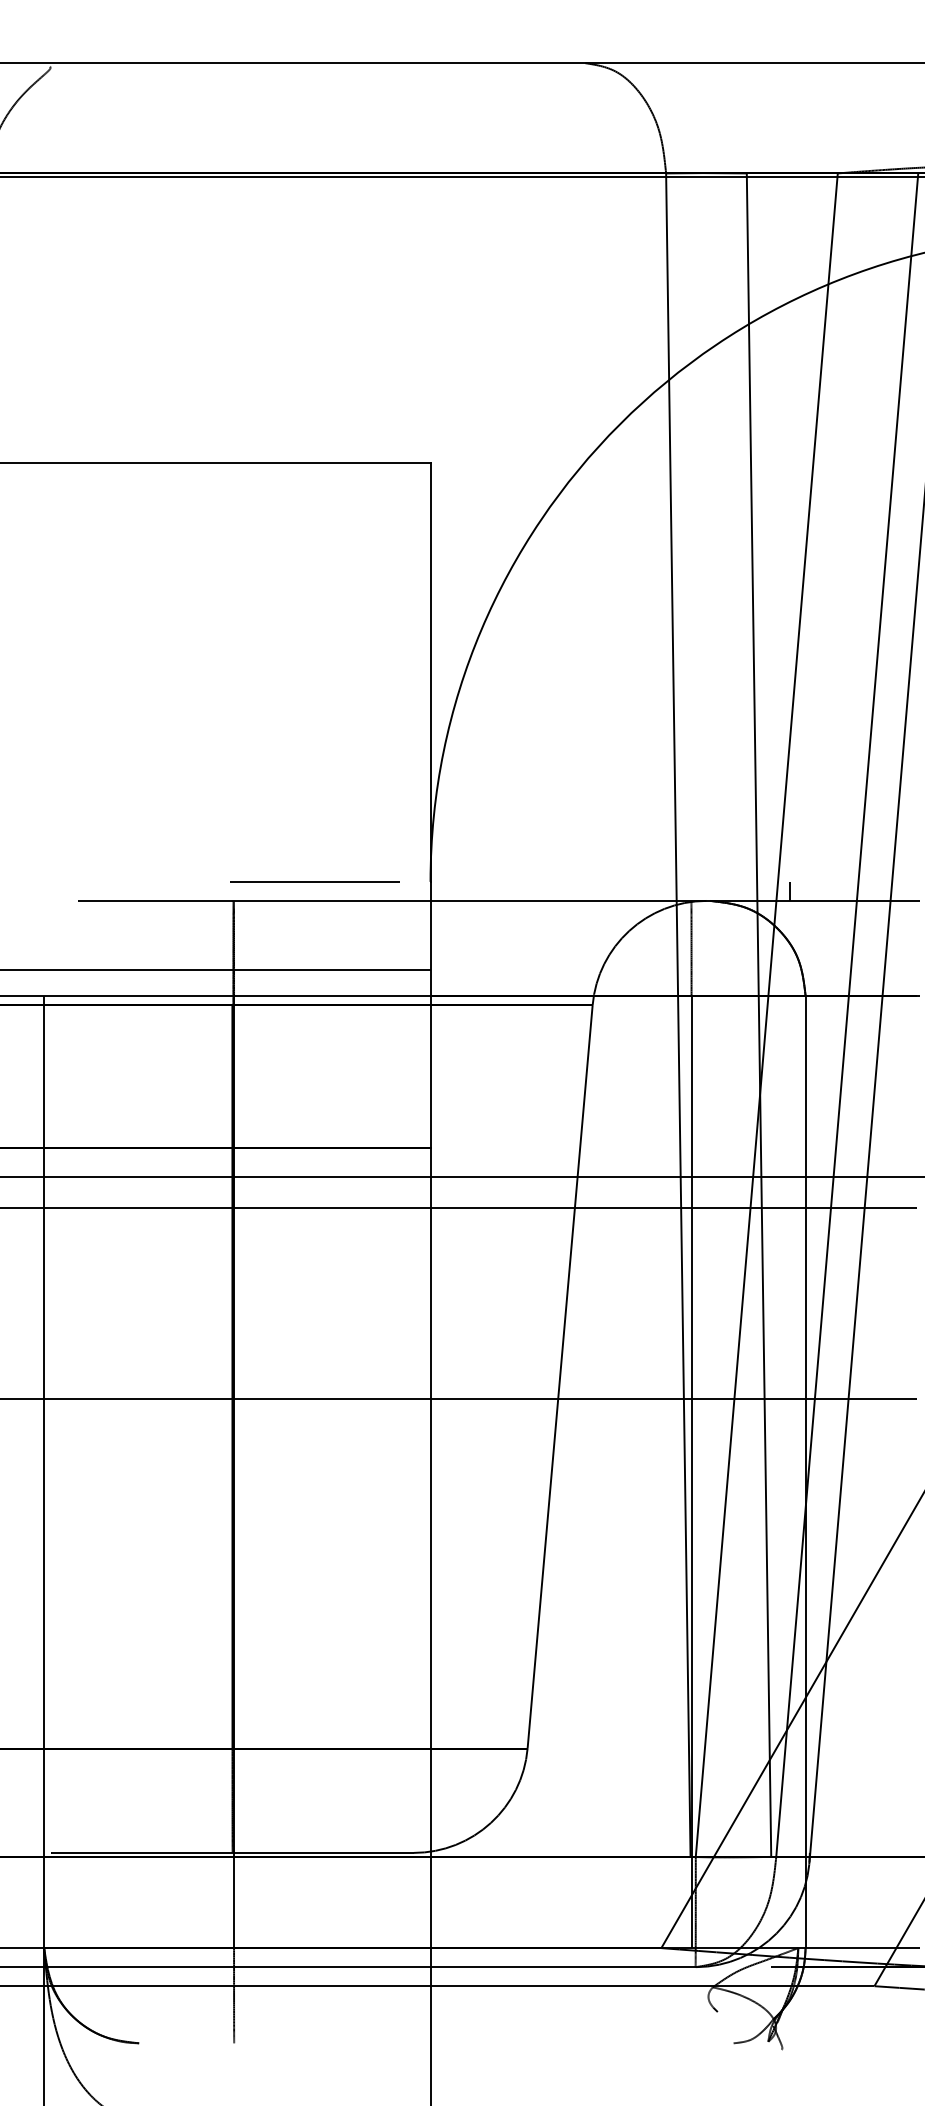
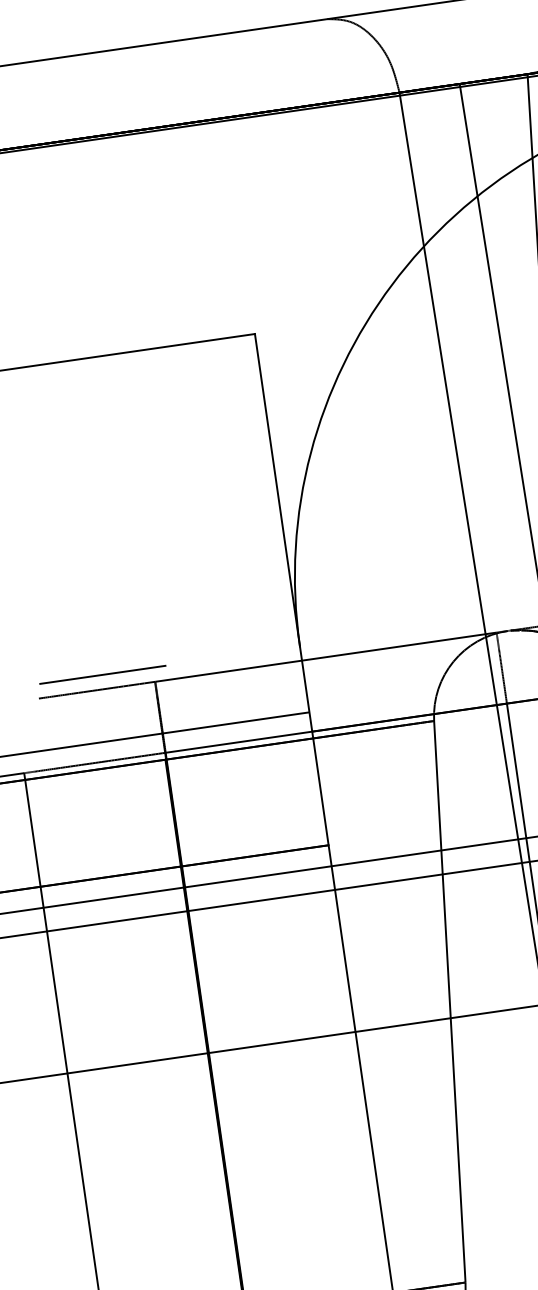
line: (314, 881) -> (102, 674), moved

